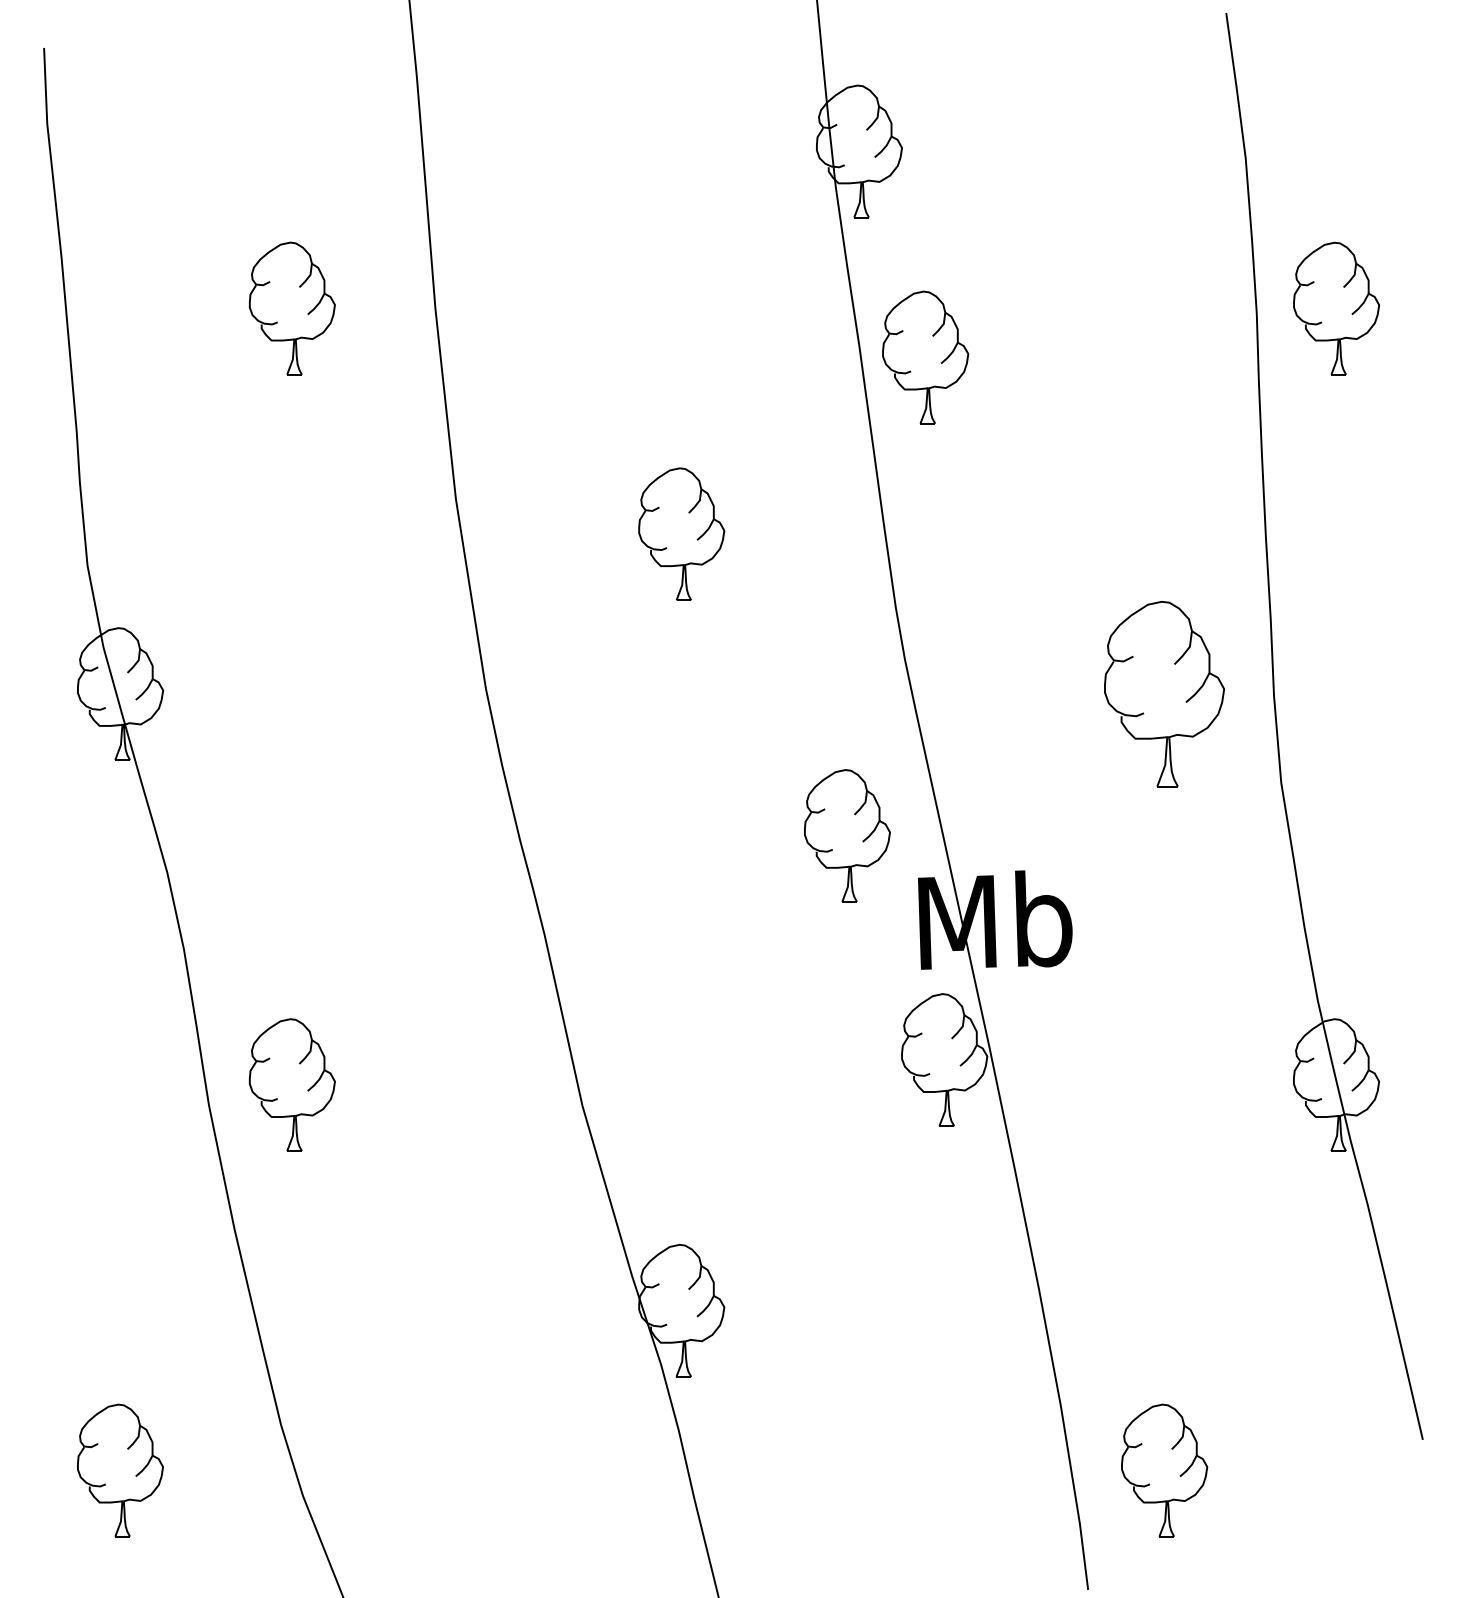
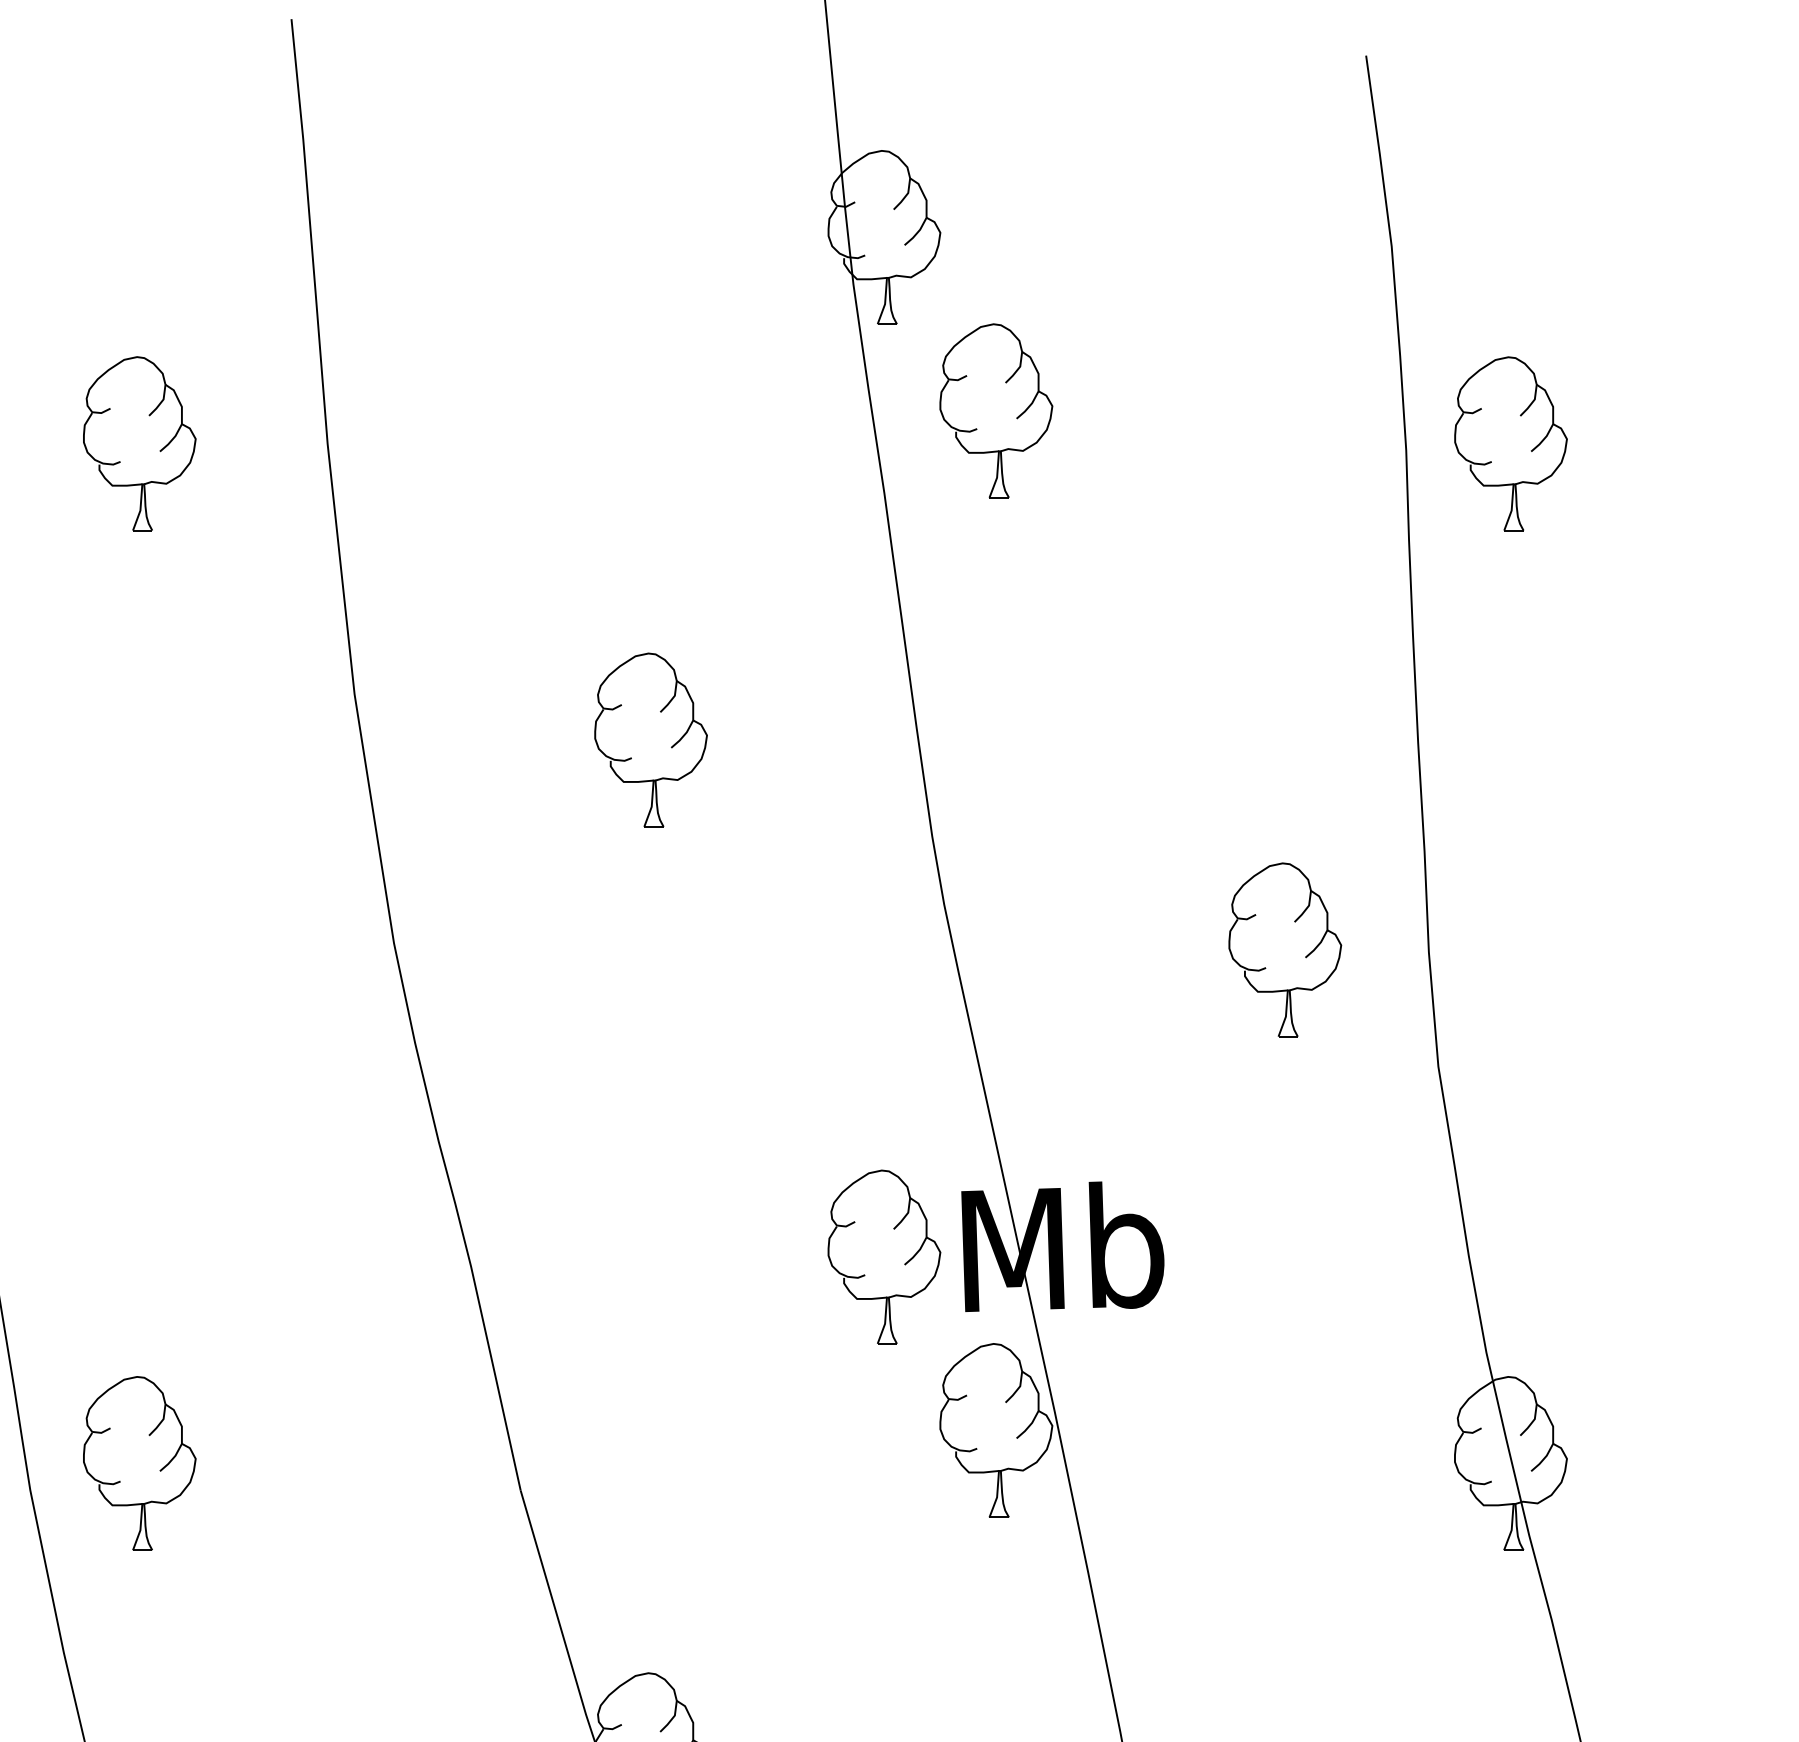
part: (925, 357) -> (996, 410), moved
part: (1164, 693) -> (1285, 949), size x0.71
part: (847, 835) -> (884, 1256), moved

